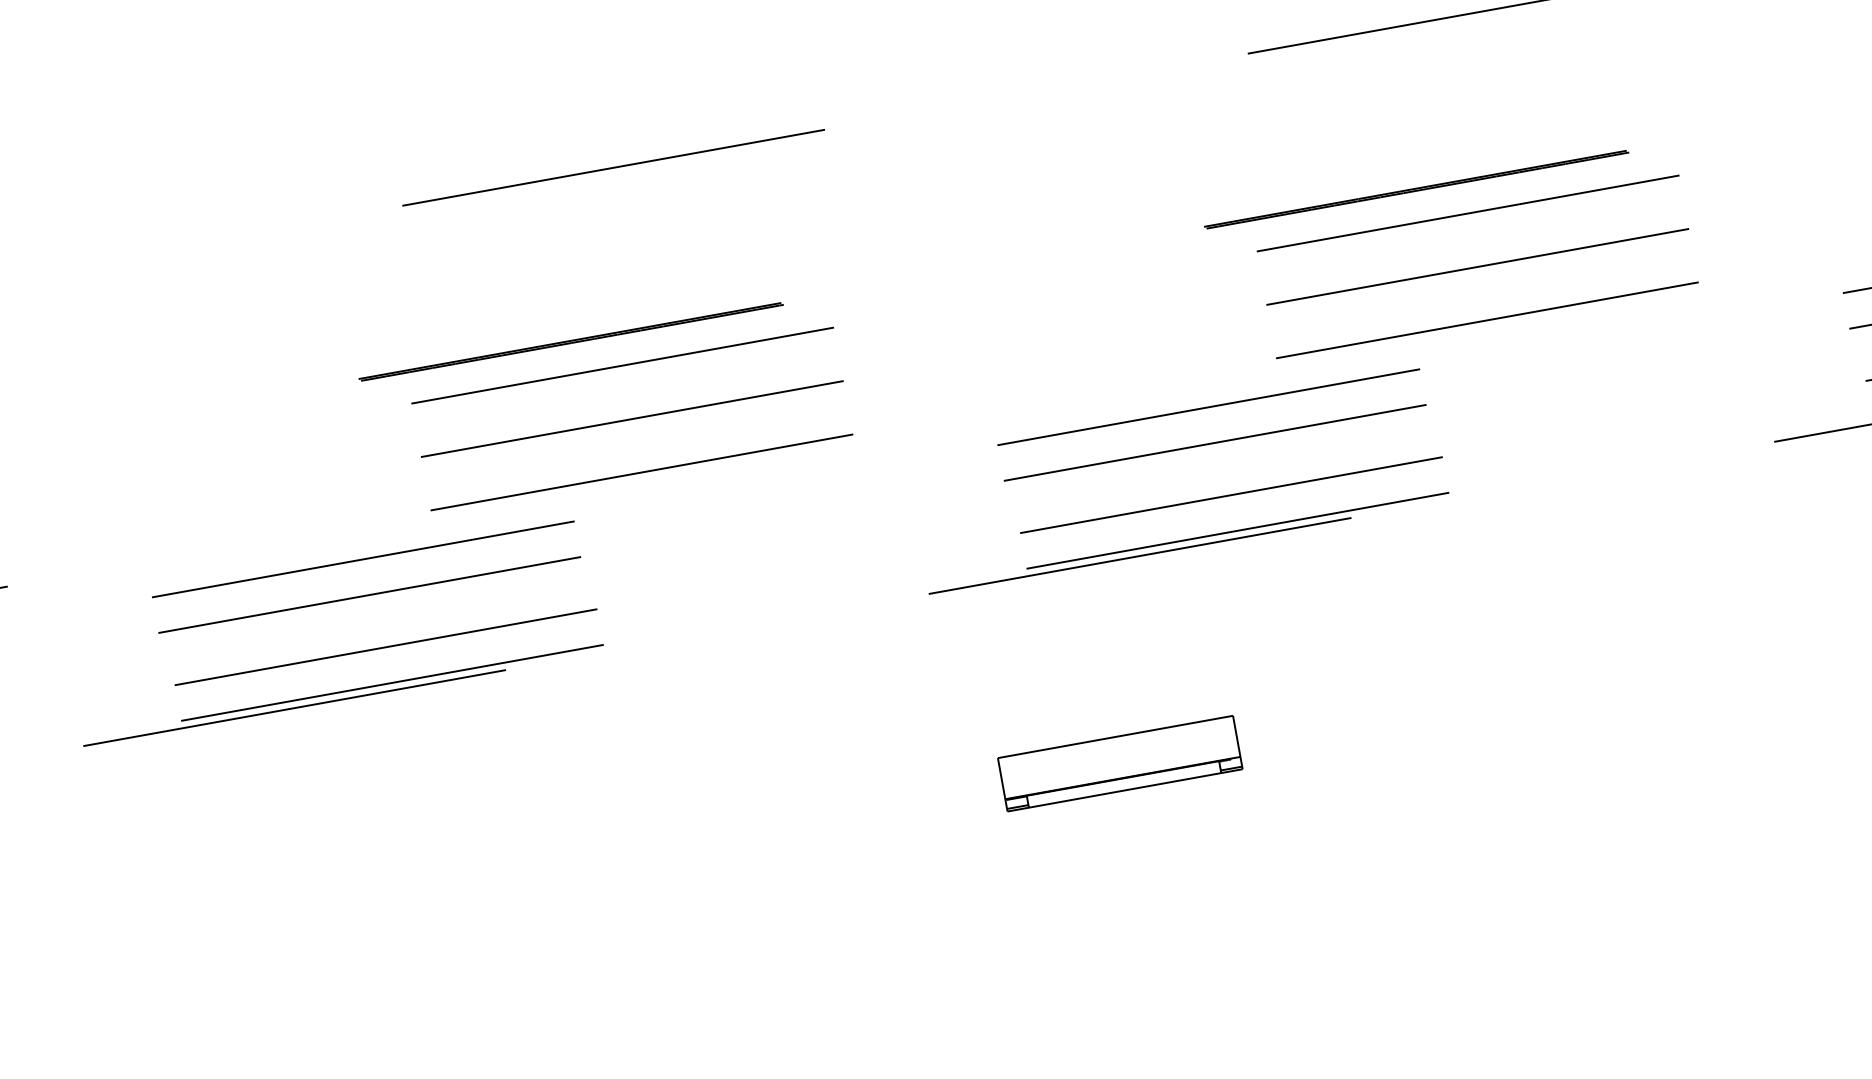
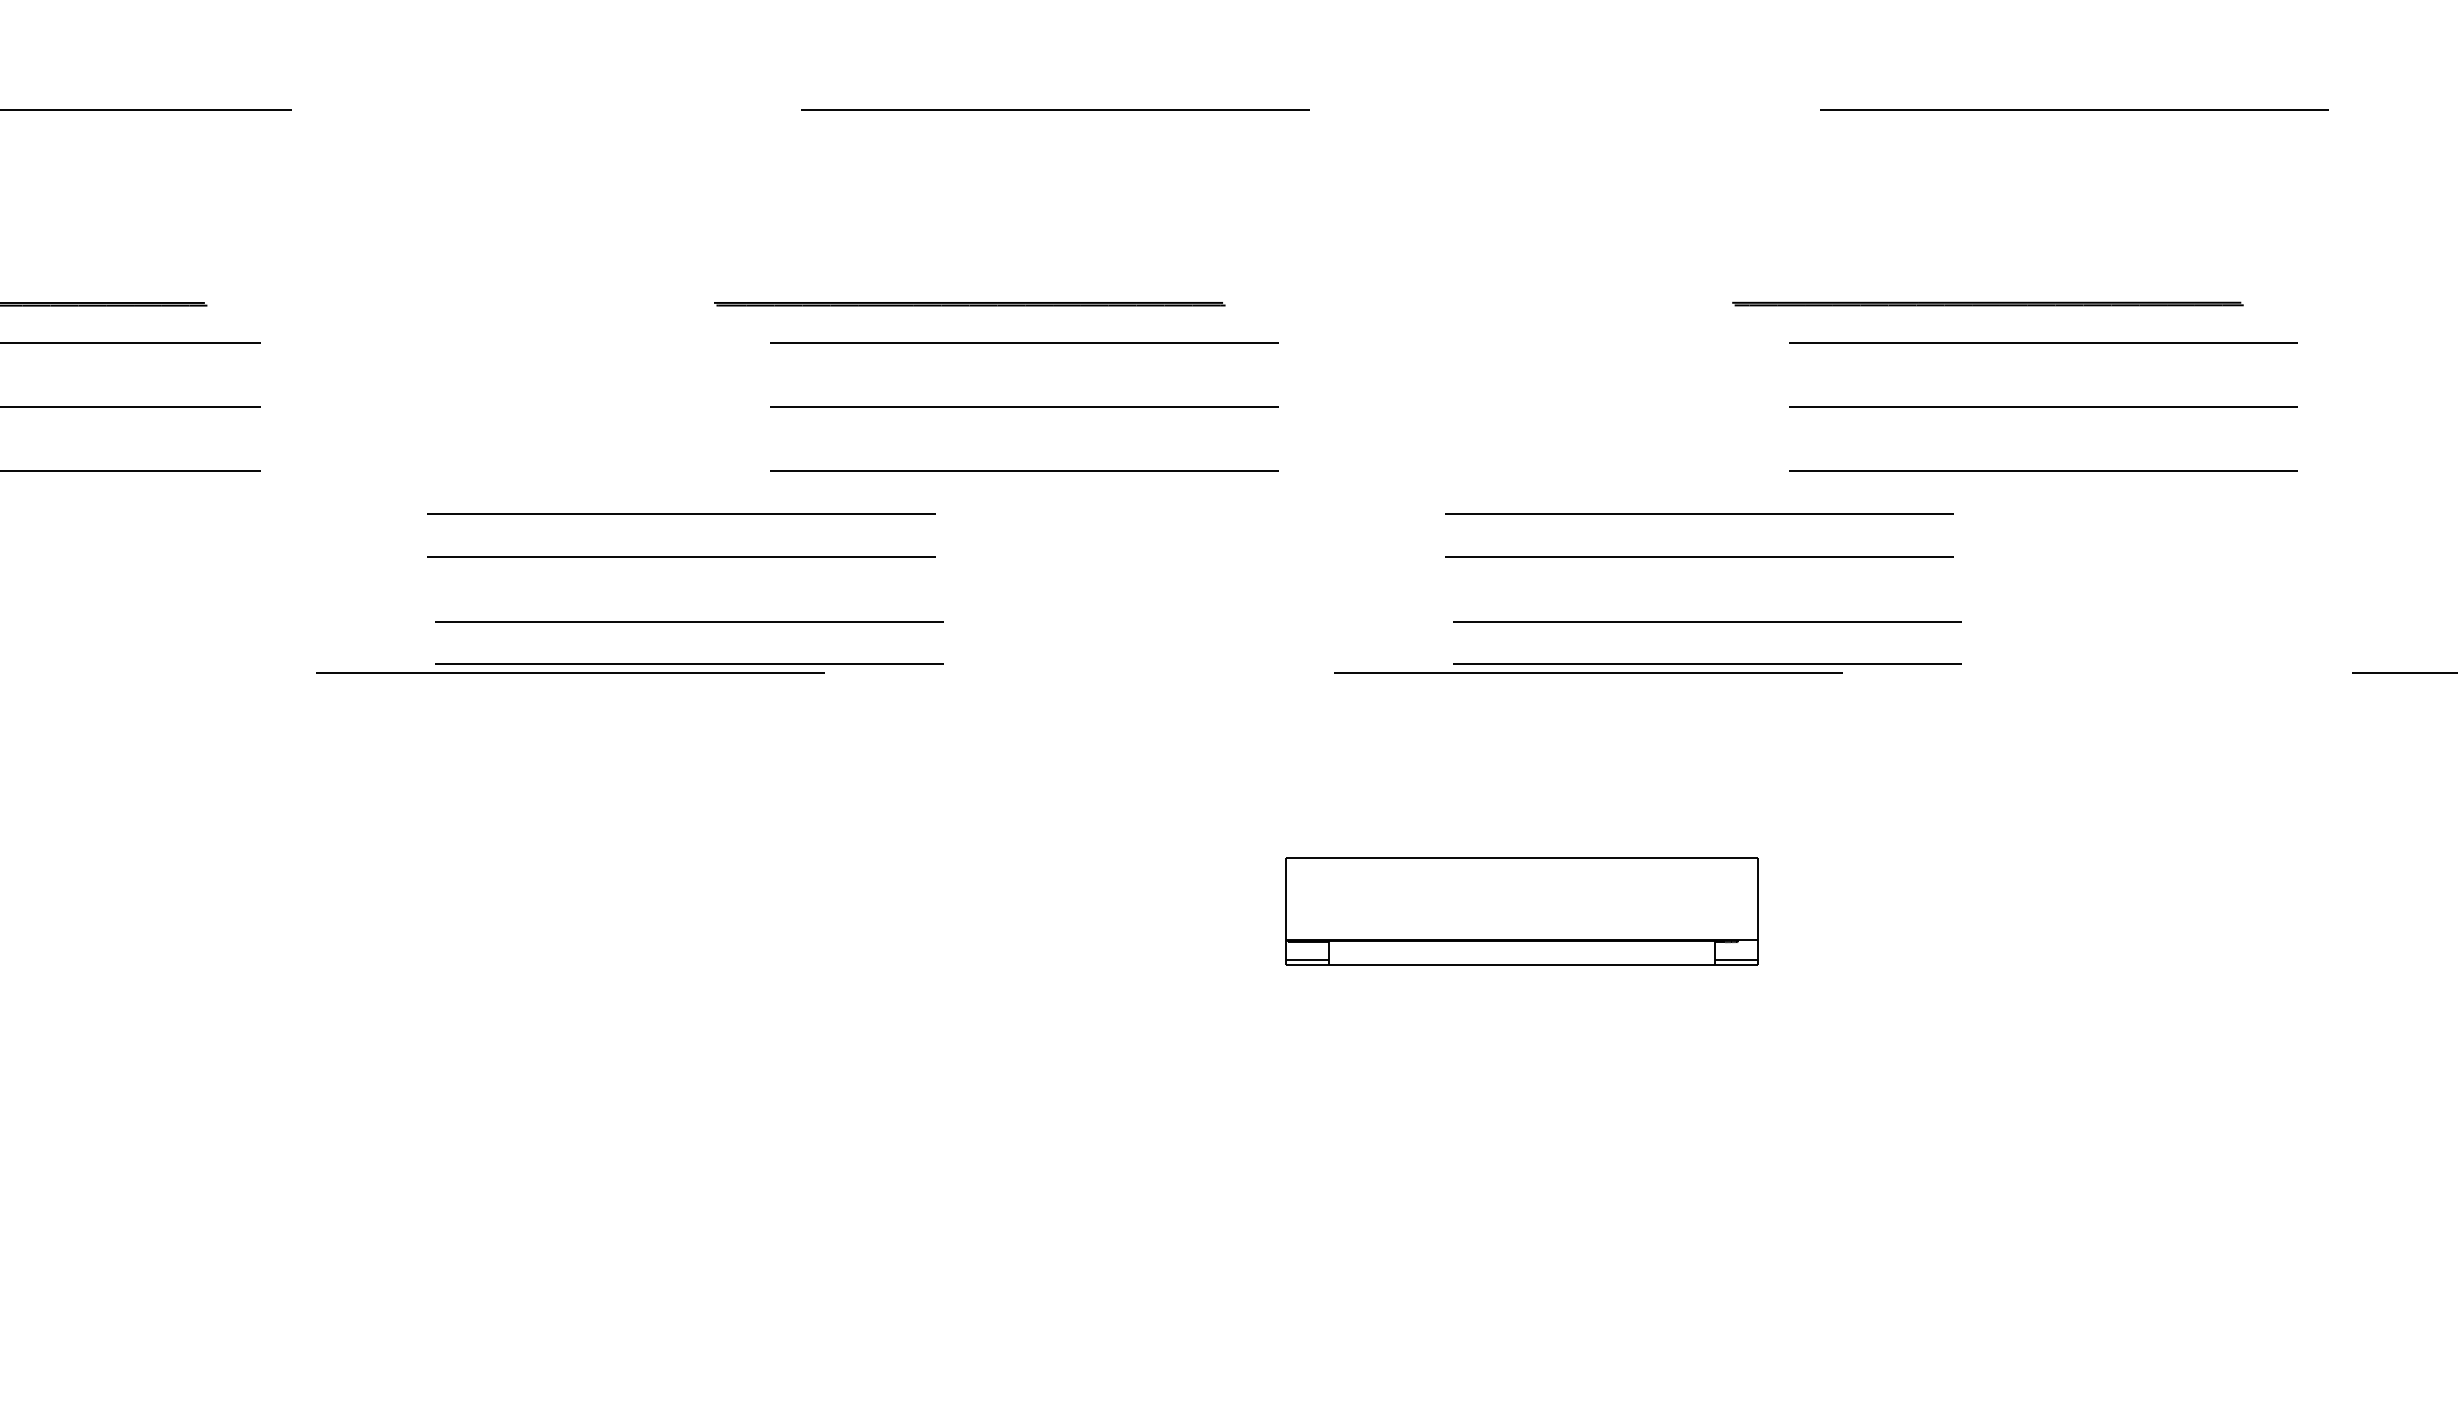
part: (1120, 763) -> (1521, 911), size x1.67

